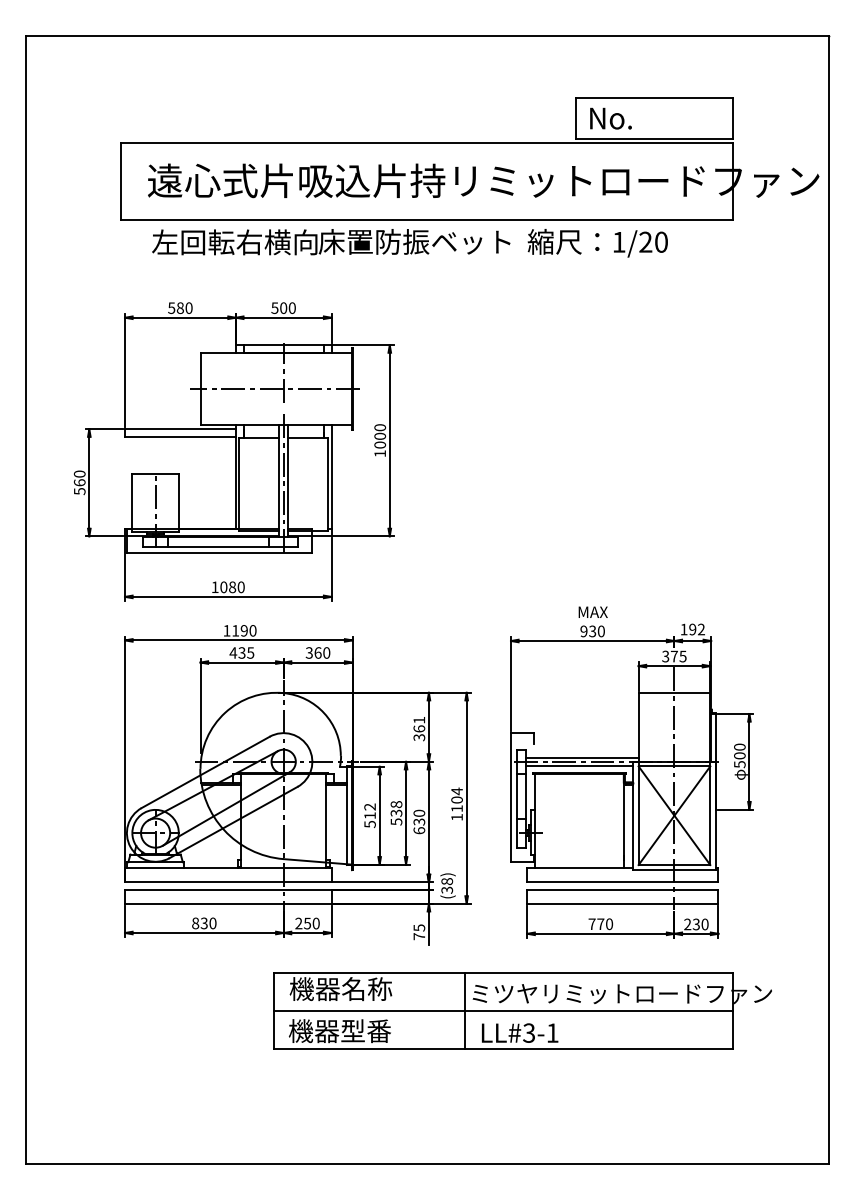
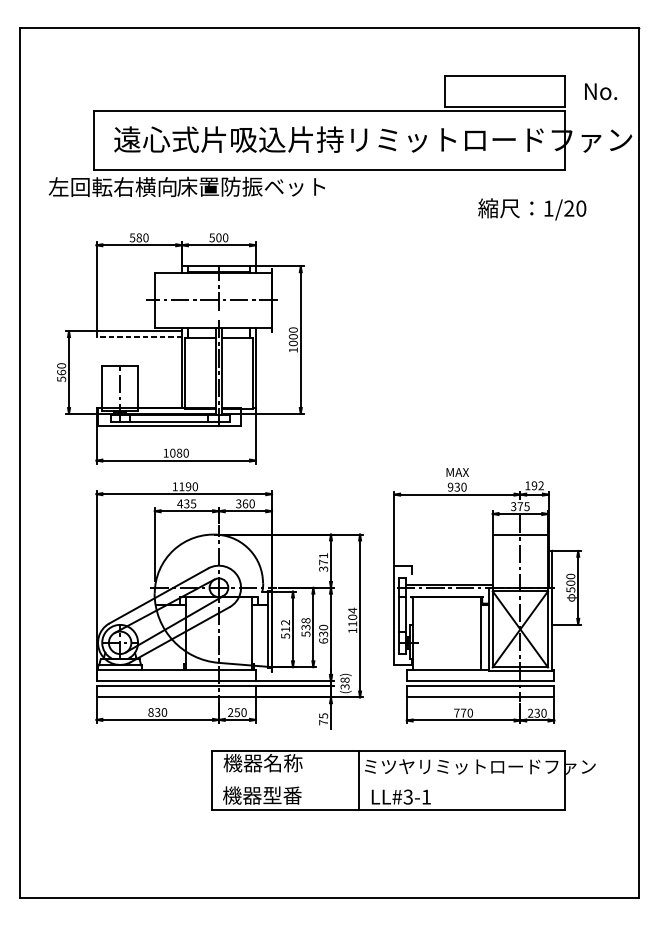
text: (610, 118) -> (600, 91), moved
text: (331, 242) -> (187, 187), moved
text: (597, 243) -> (531, 209), moved
line: (179, 436) -> (138, 336), solid -> dashed
text: (419, 728) -> (323, 562), 361 -> 371
line: (579, 766) -> (447, 591), removed
line: (503, 1011) -> (388, 780), removed

